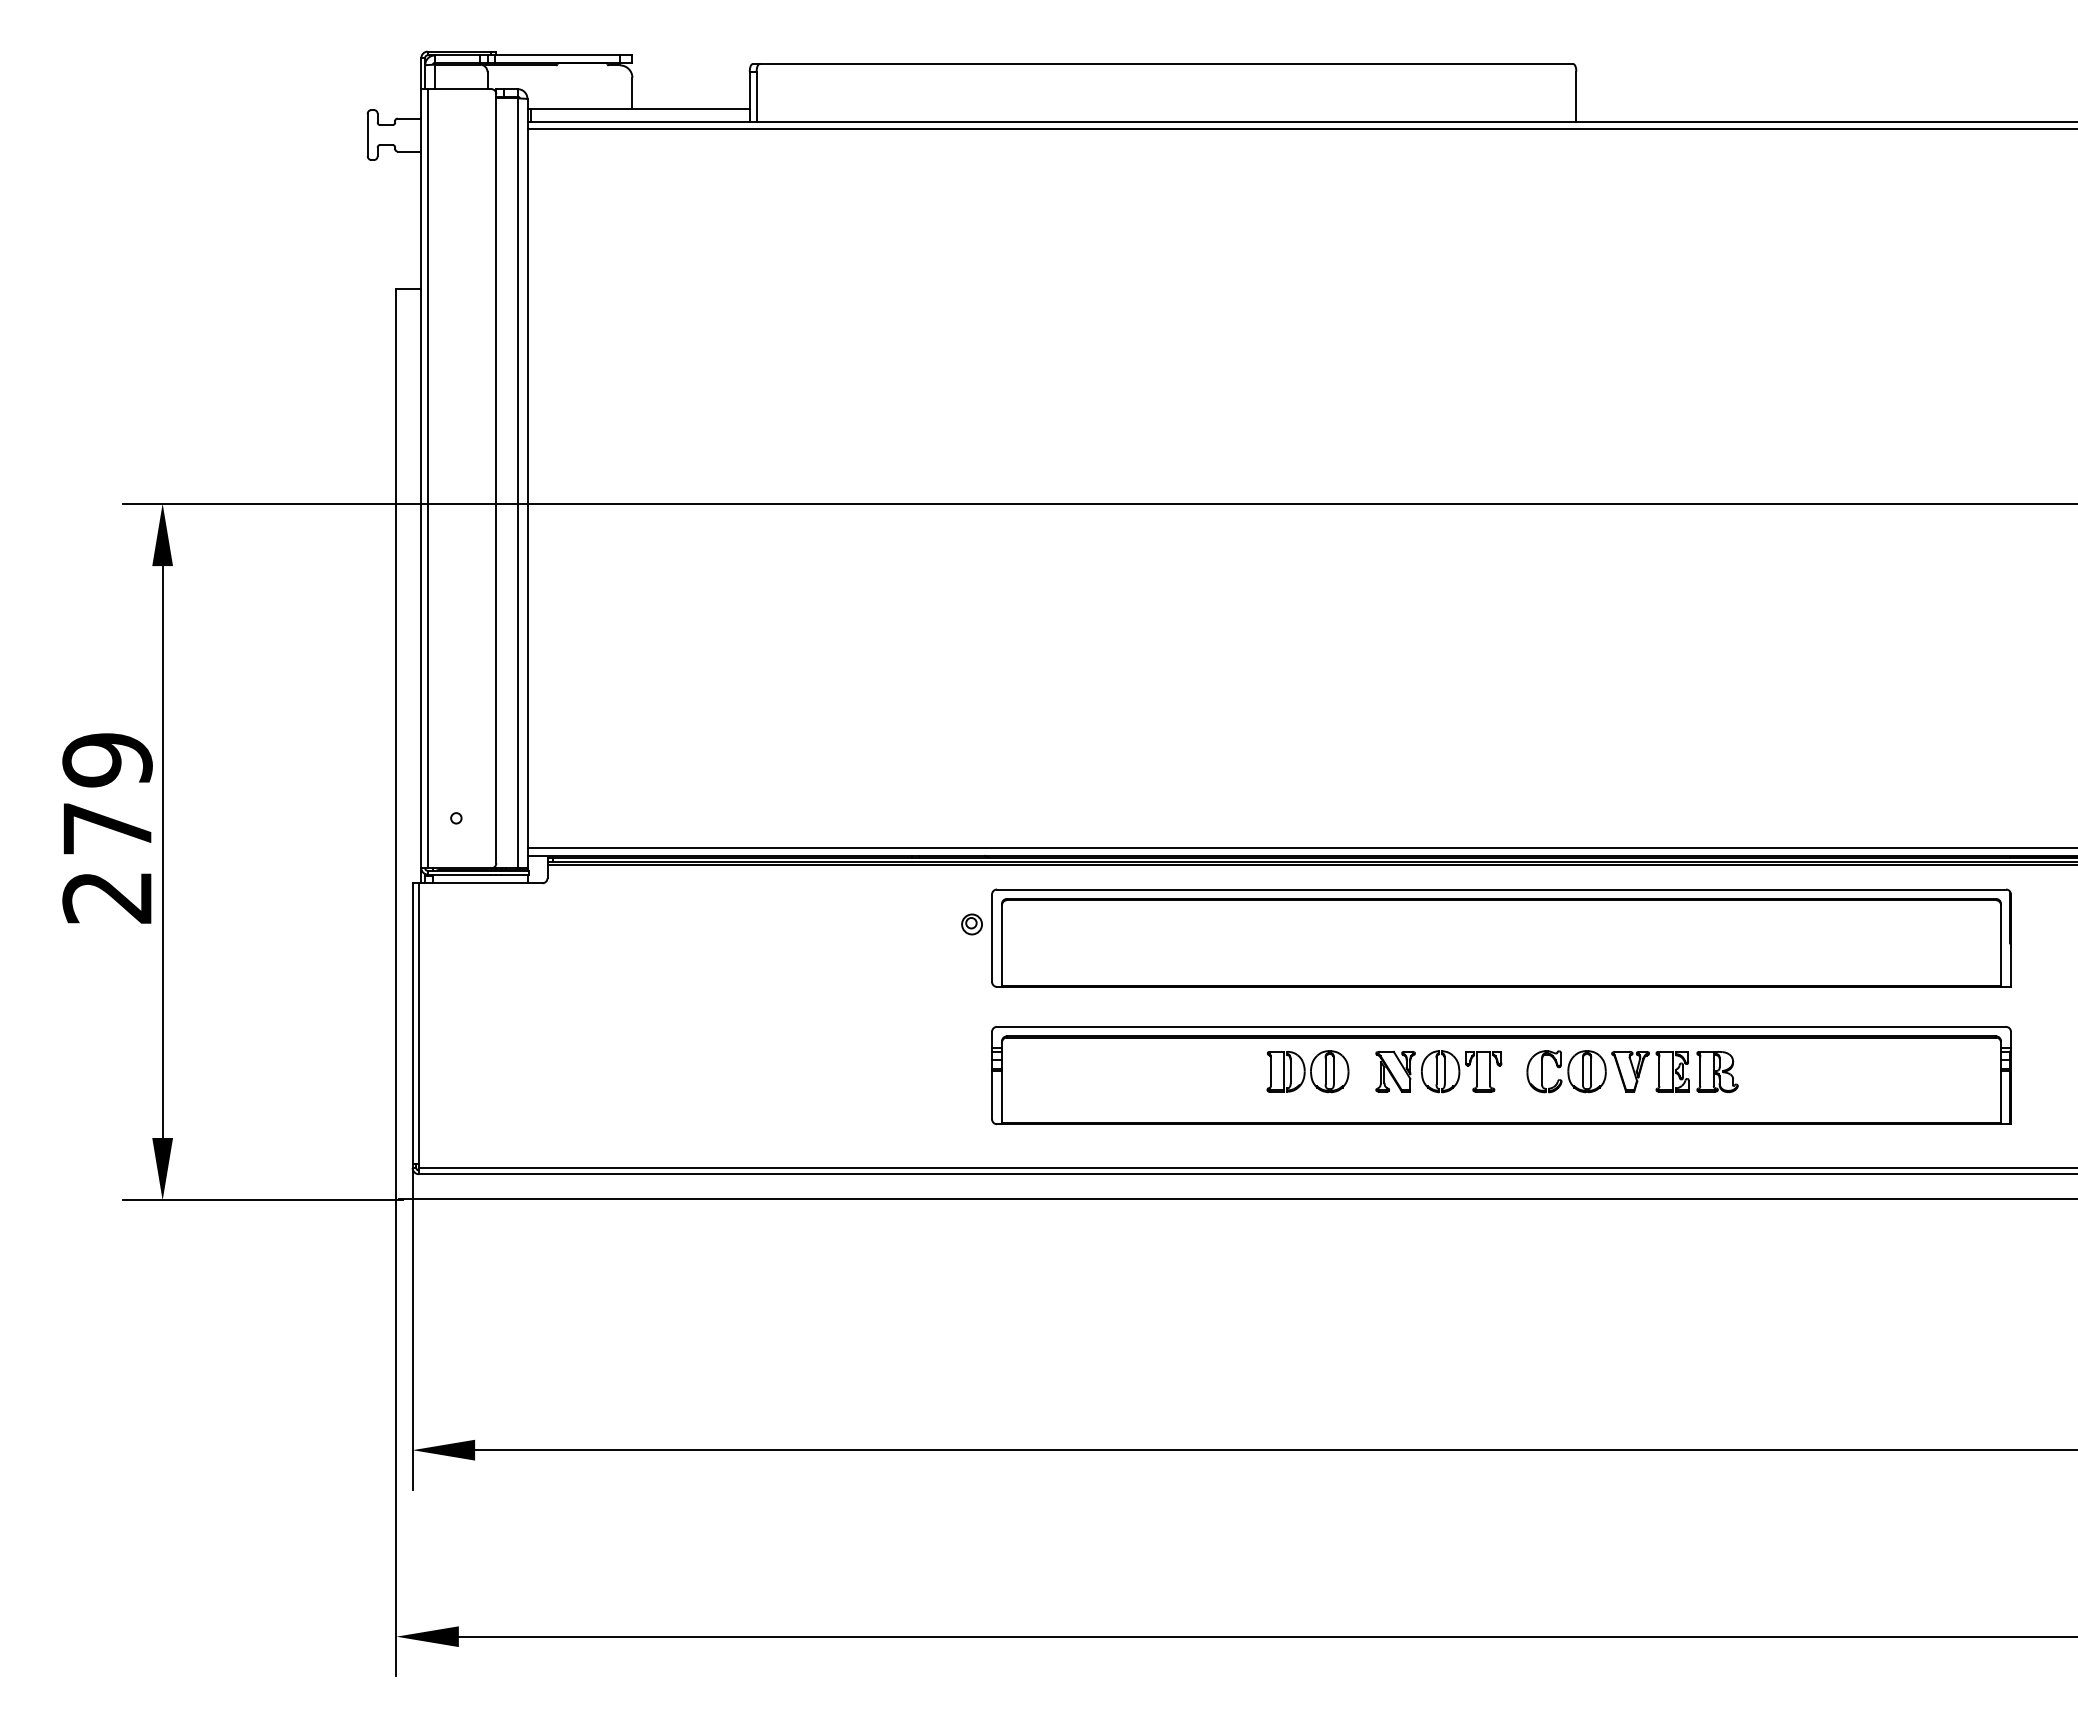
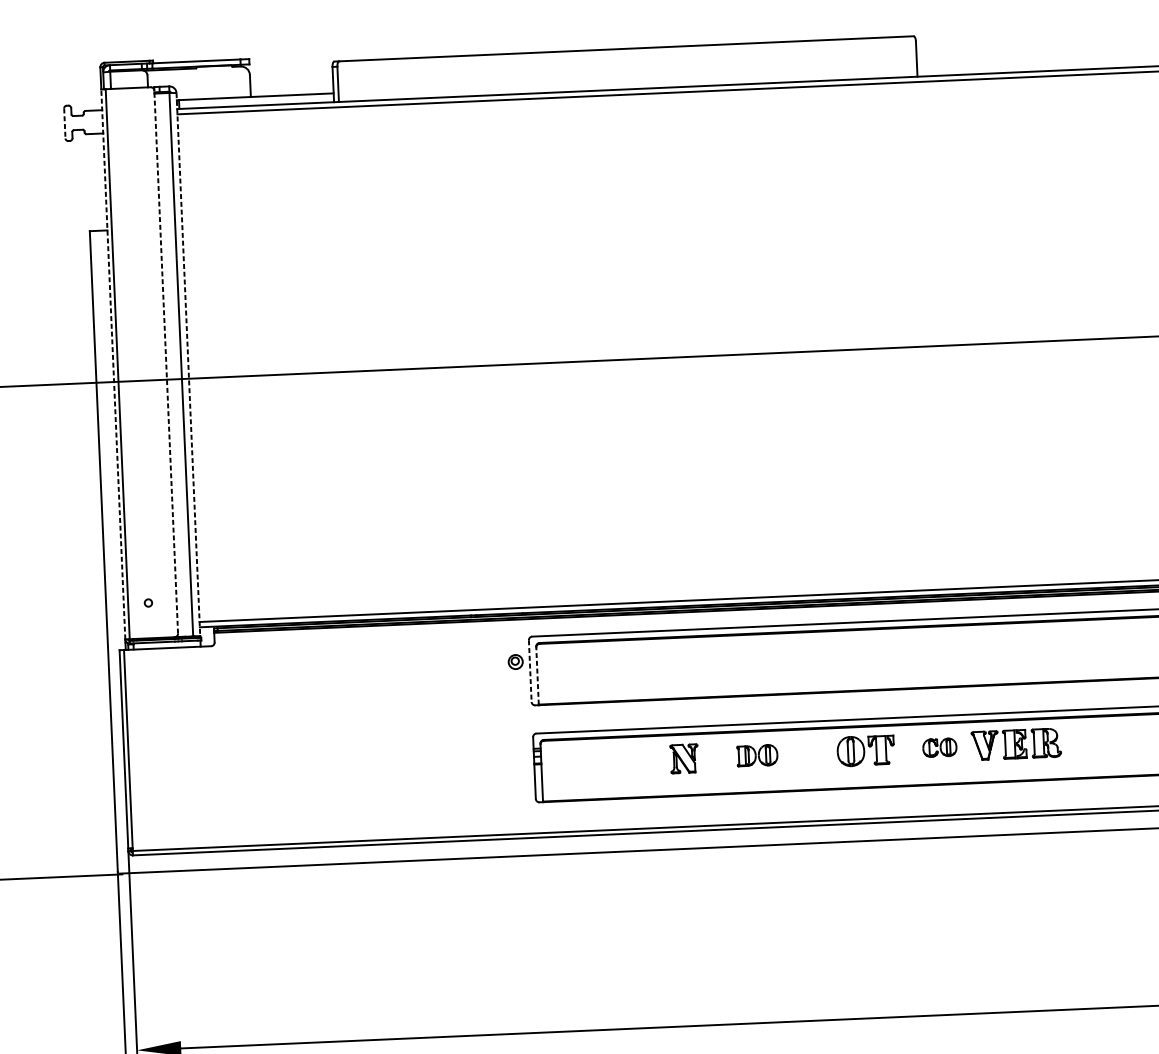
line: (367, 135) -> (64, 123), solid -> dashed
line: (421, 478) -> (113, 364), solid -> dashed
line: (496, 478) -> (166, 361), solid -> dashed
line: (527, 483) -> (188, 364), solid -> dashed
line: (992, 938) -> (530, 671), solid -> dashed
line: (1002, 945) -> (537, 675), solid -> dashed
part: (1307, 1071) -> (757, 755), size x0.7
part: (1395, 1071) -> (684, 758), moved
part: (1566, 1071) -> (939, 747), size x0.6

